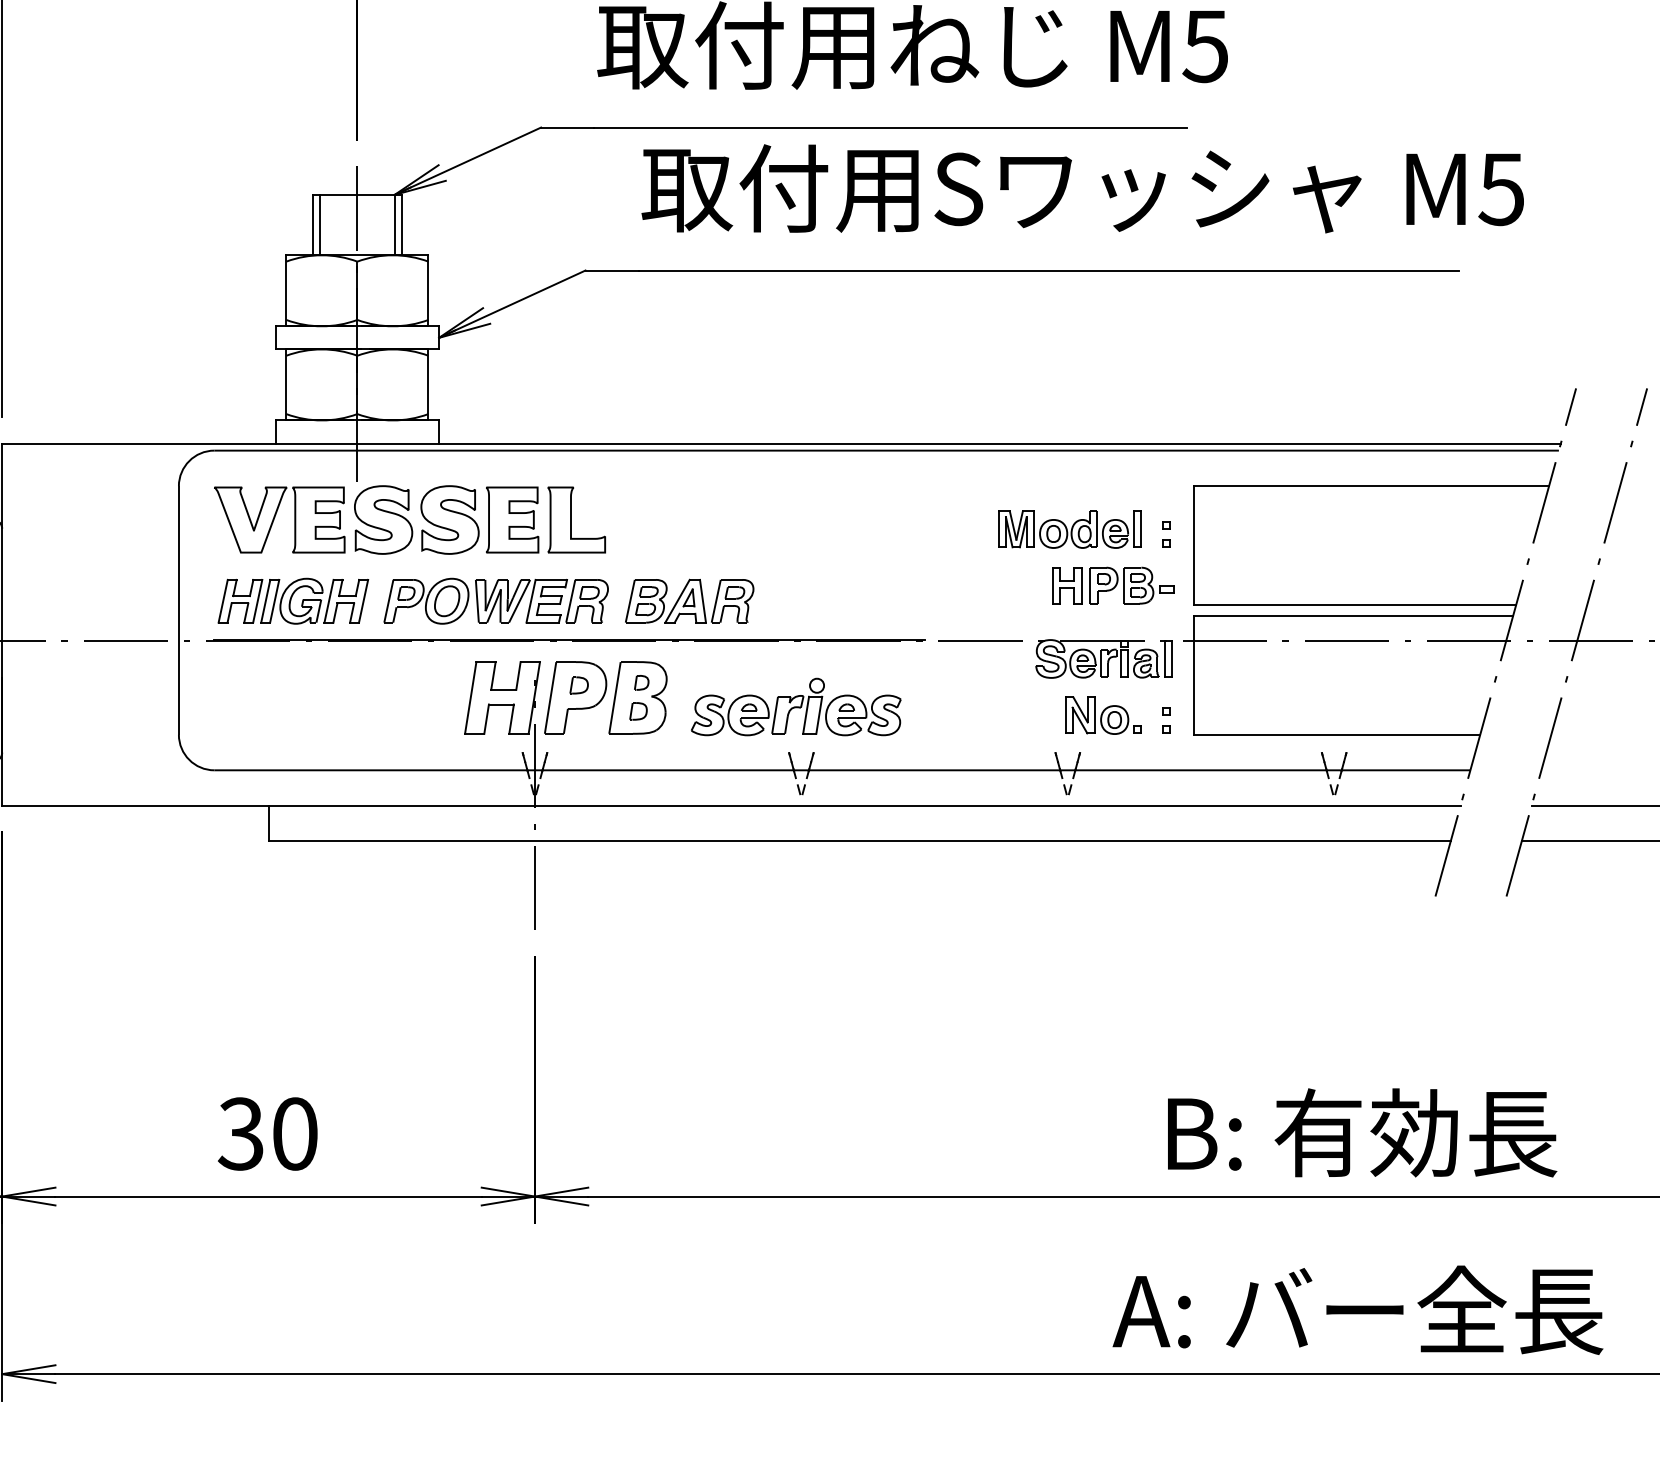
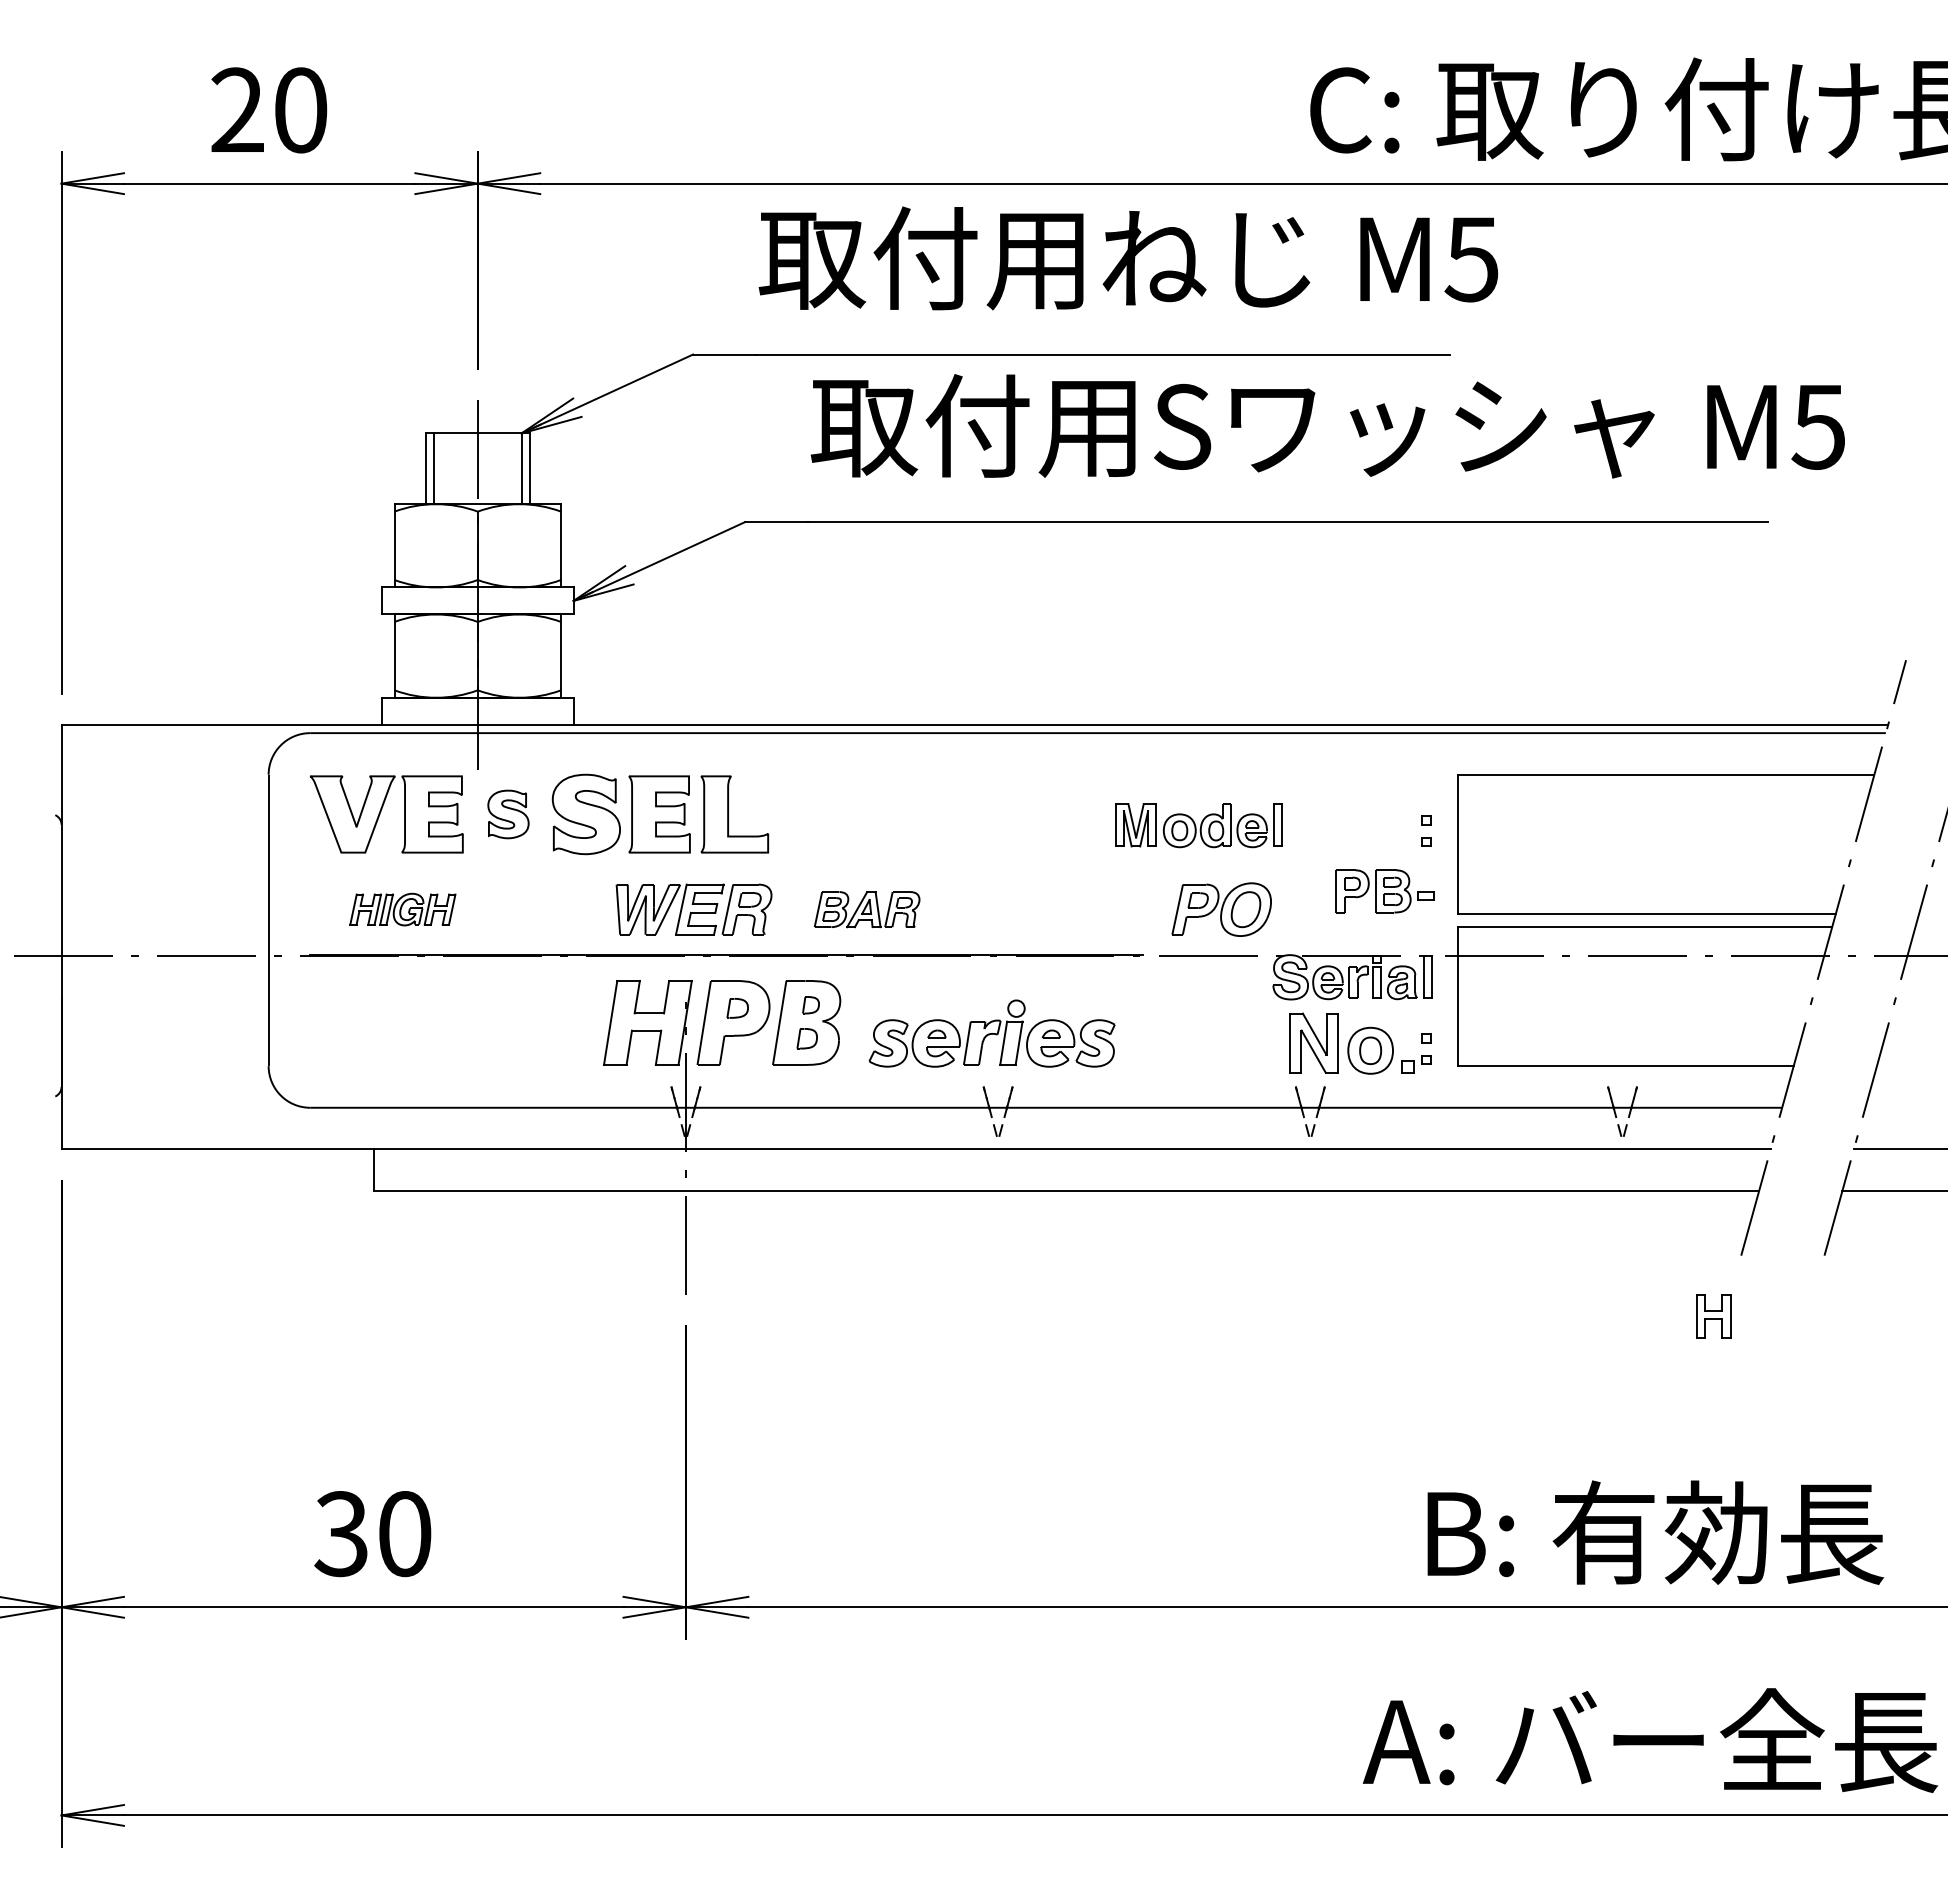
part: (383, 520) -> (508, 814), size x0.6
part: (1069, 529) -> (1198, 825), moved
part: (1067, 585) -> (1713, 1316), moved
part: (293, 601) -> (402, 909), size x0.6
part: (426, 601) -> (1221, 909), moved
part: (689, 601) -> (866, 909), size x0.7
part: (1102, 715) -> (1351, 1043), size x1.4

